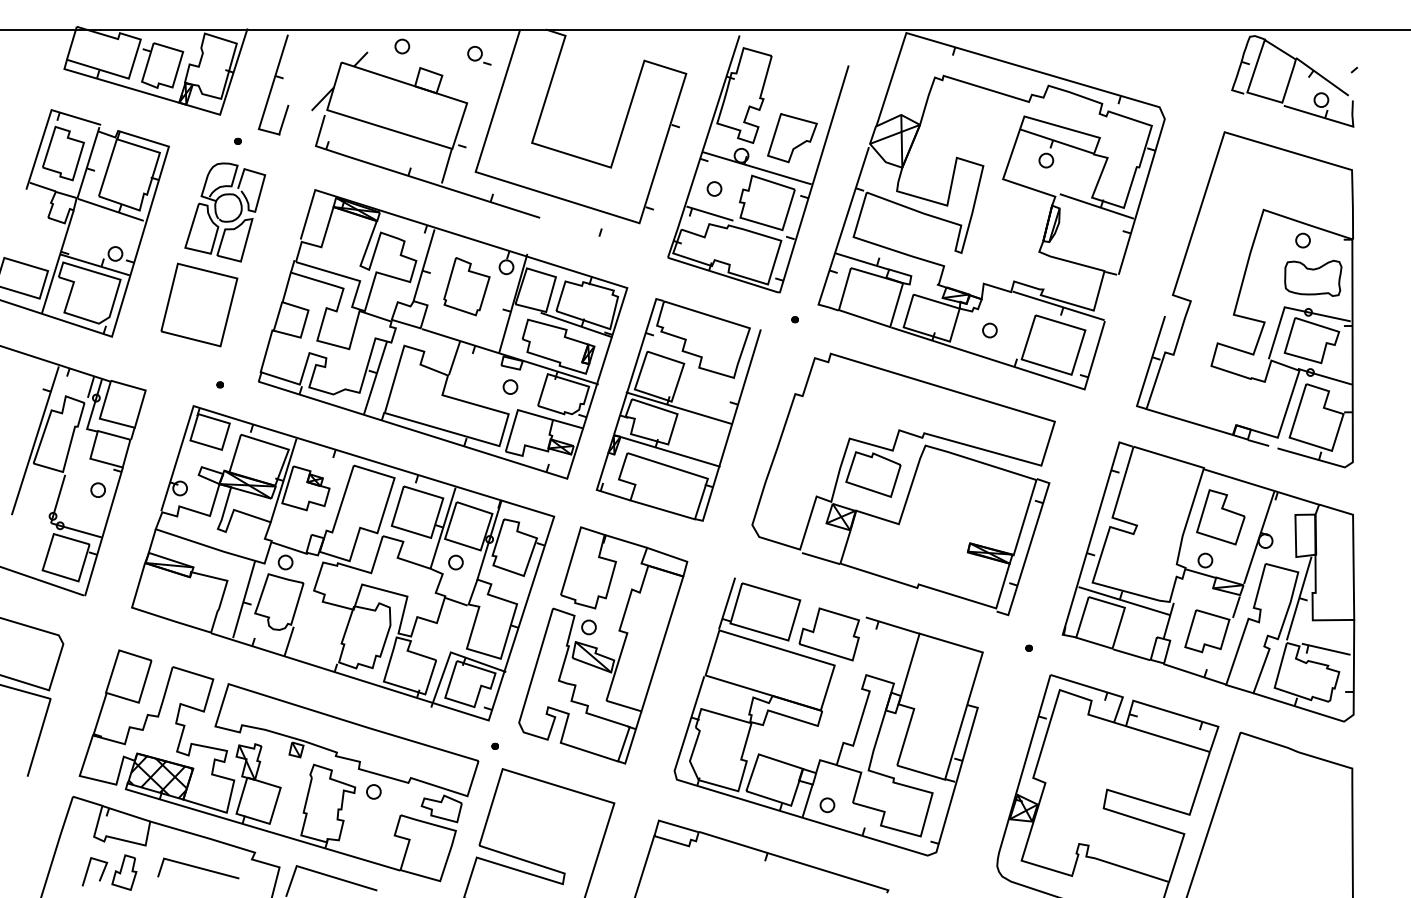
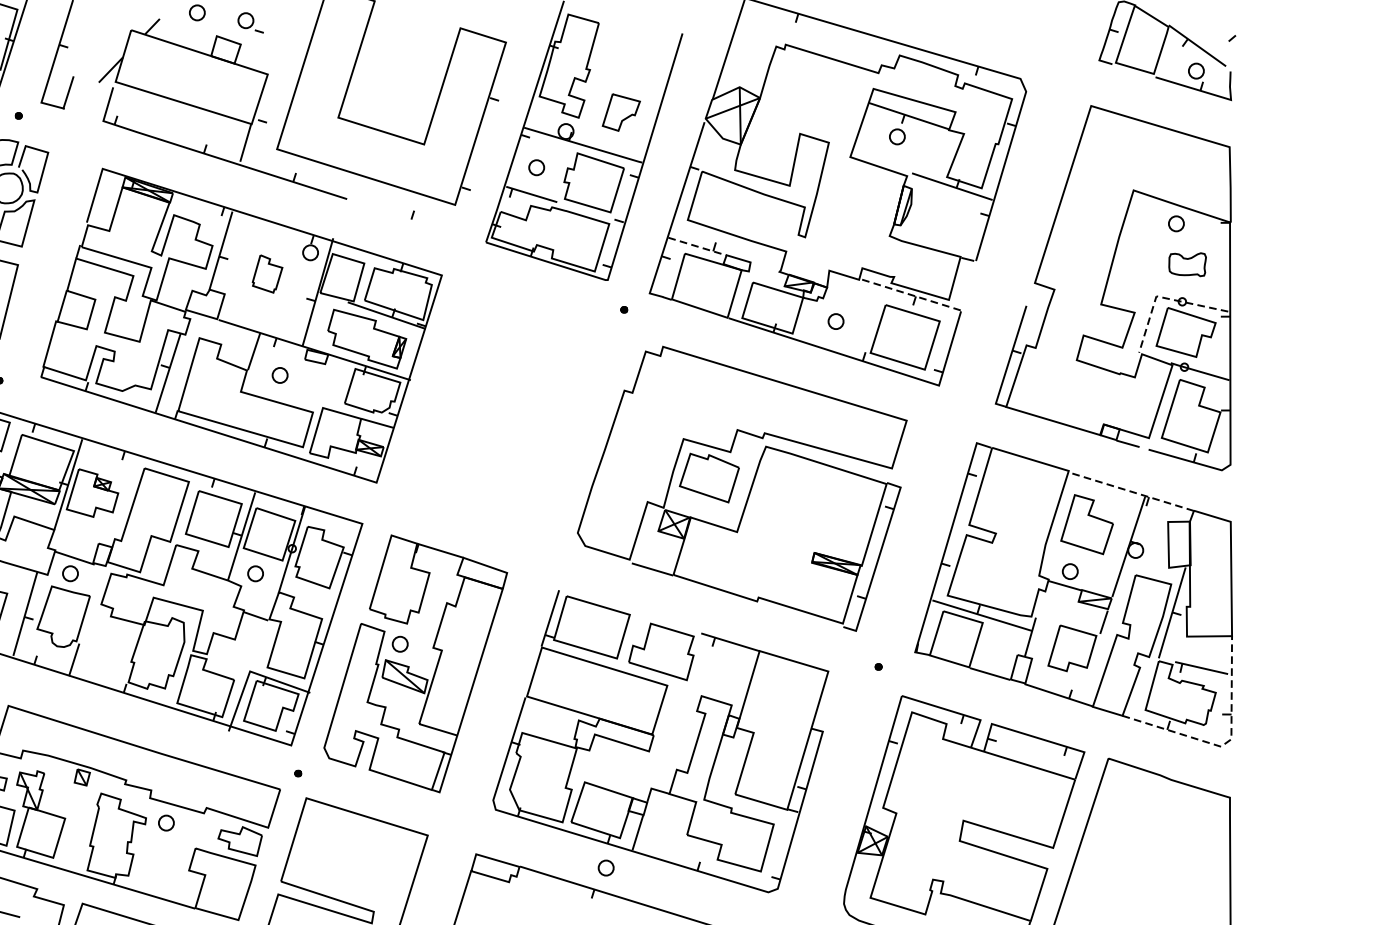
part: (479, 55) -> (250, 22), moved
part: (792, 138) -> (621, 112), size x0.7
line: (862, 261) -> (697, 246), solid -> dashed
part: (1313, 277) -> (1187, 263), size x0.6
part: (466, 286) -> (267, 273), size x0.6
line: (1058, 305) -> (910, 294), solid -> dashed
line: (1290, 308) -> (1162, 297), solid -> dashed
part: (510, 386) -> (280, 374), moved
part: (678, 409) -> (497, 407), removed
line: (1261, 486) -> (1131, 491), solid -> dashed
line: (1348, 718) -> (1225, 743), solid -> dashed
part: (827, 805) -> (606, 868), moved

